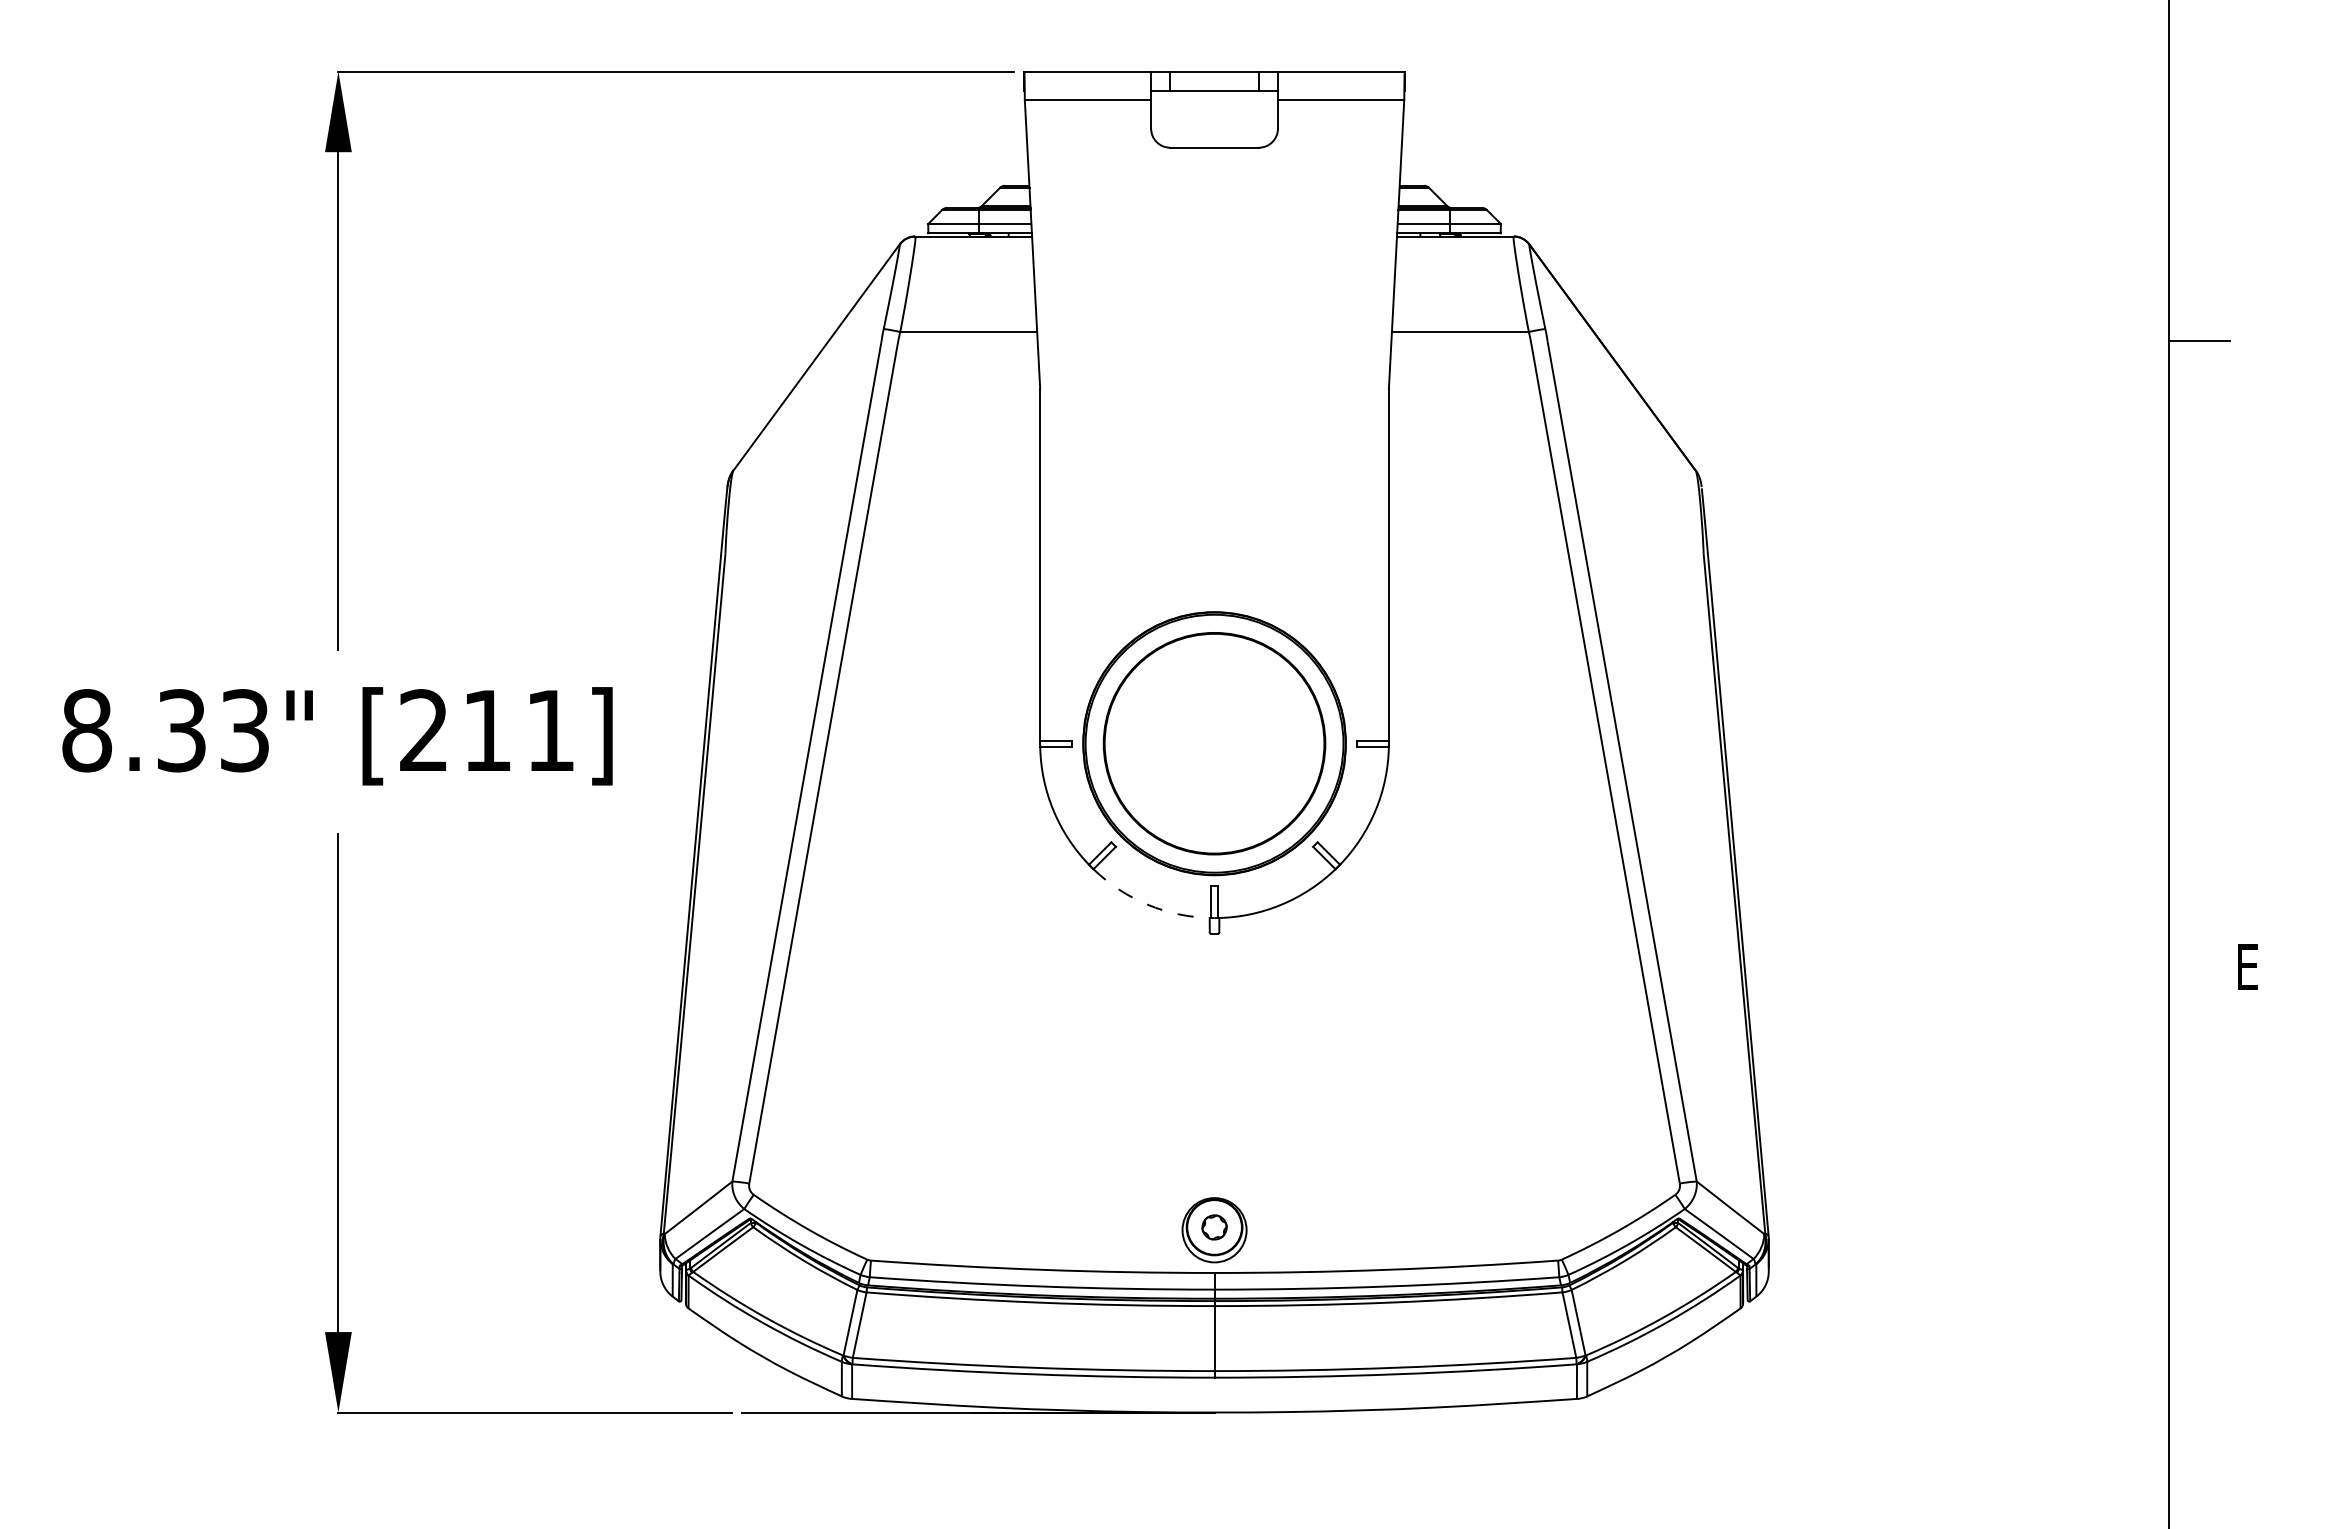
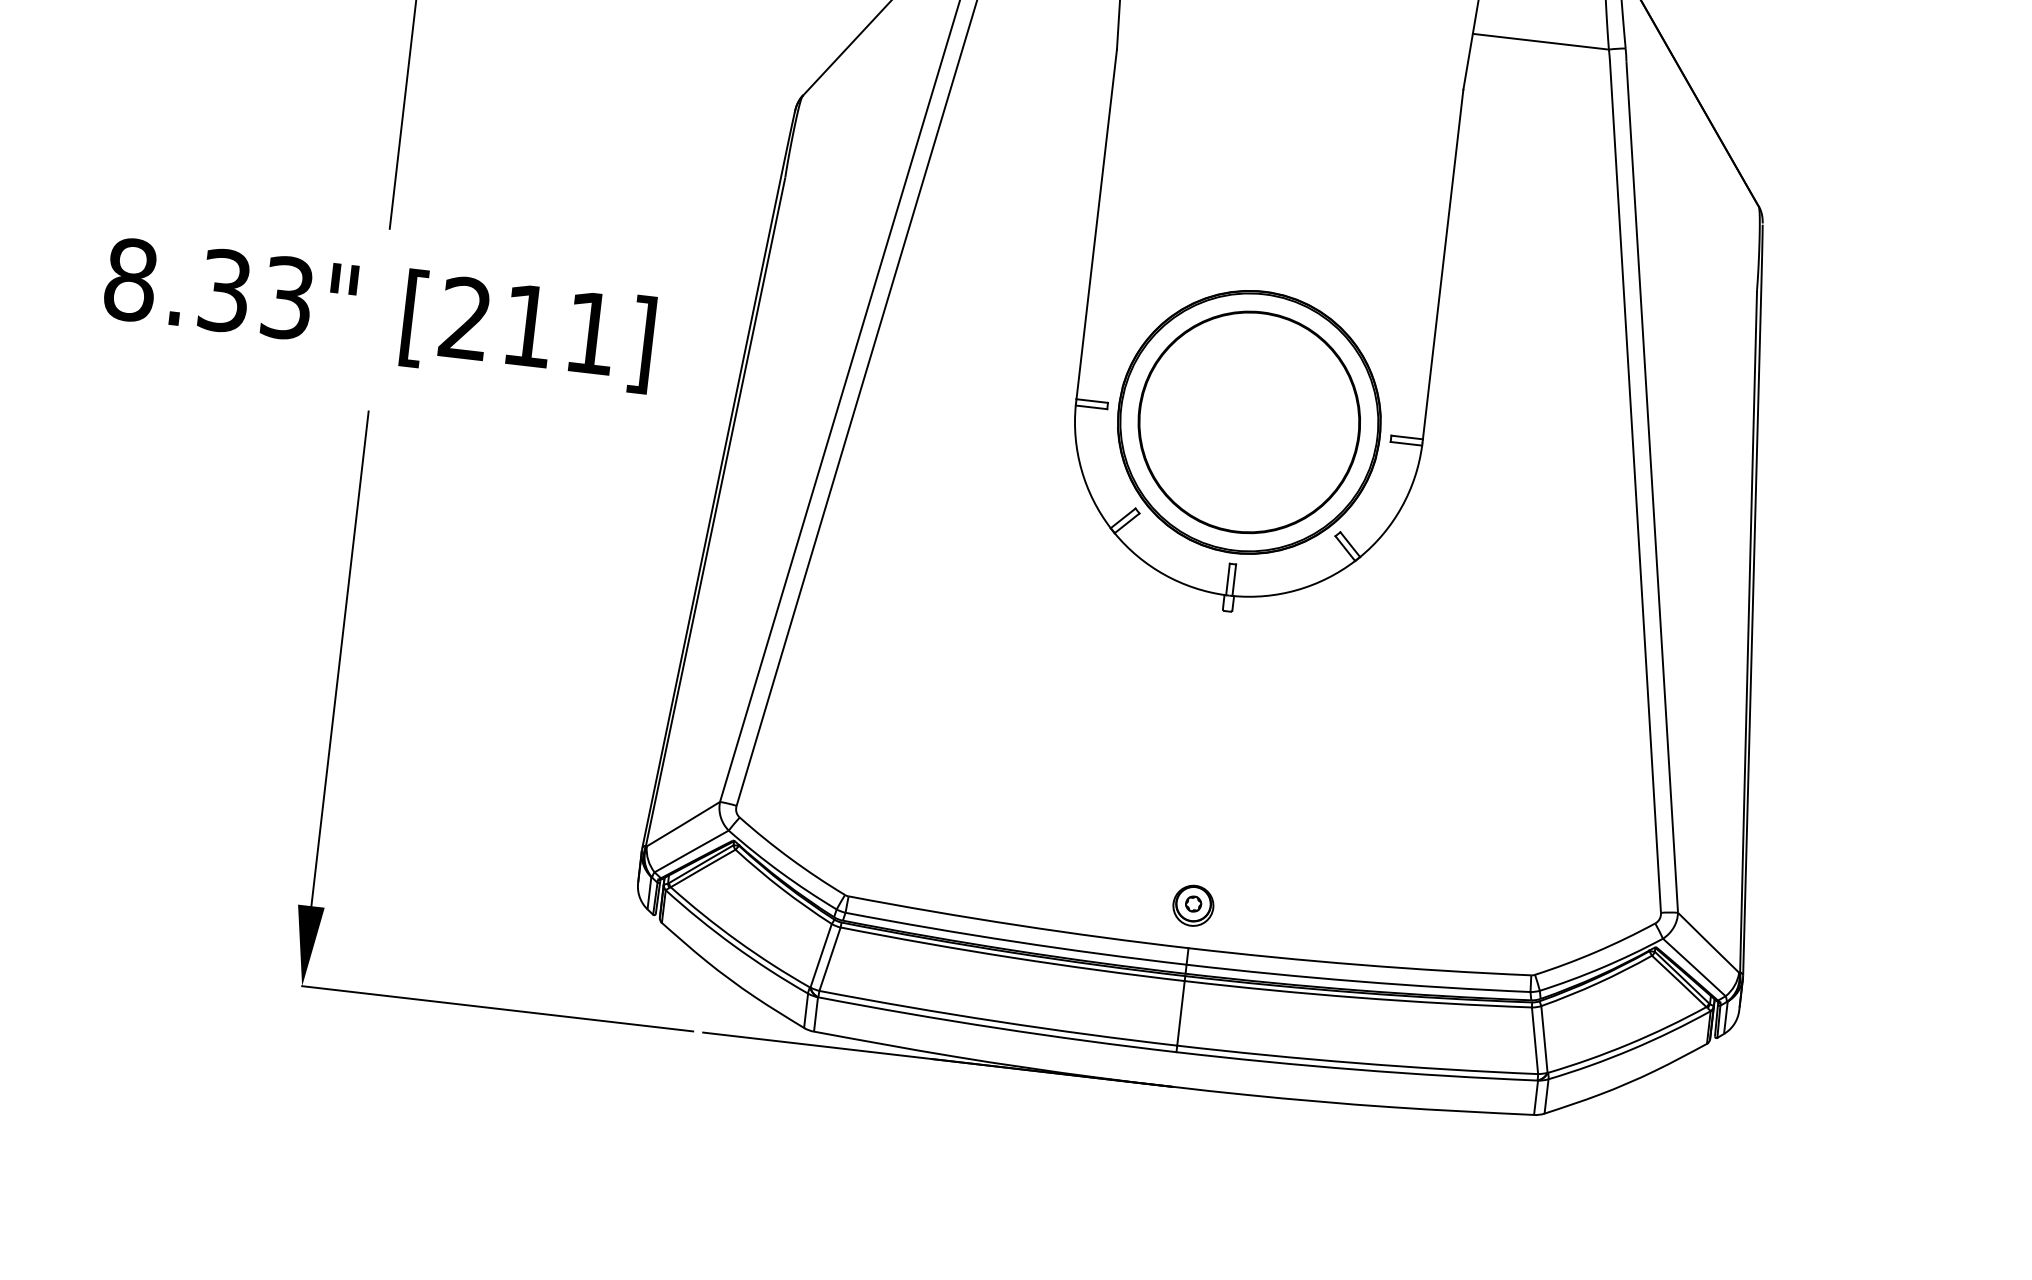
arc: (1147, 904) -> (1164, 574), dashed -> solid
part: (1214, 1230) -> (1193, 905), size x0.62

